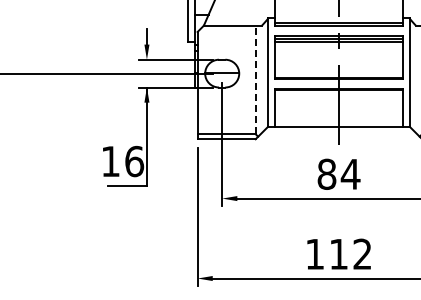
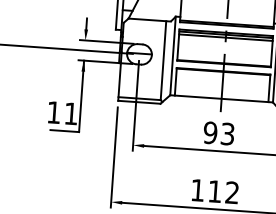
line: (255, 79) -> (163, 60), dashed -> solid
text: (134, 161) -> (71, 113), 16 -> 11
text: (338, 173) -> (218, 132), 84 -> 93

